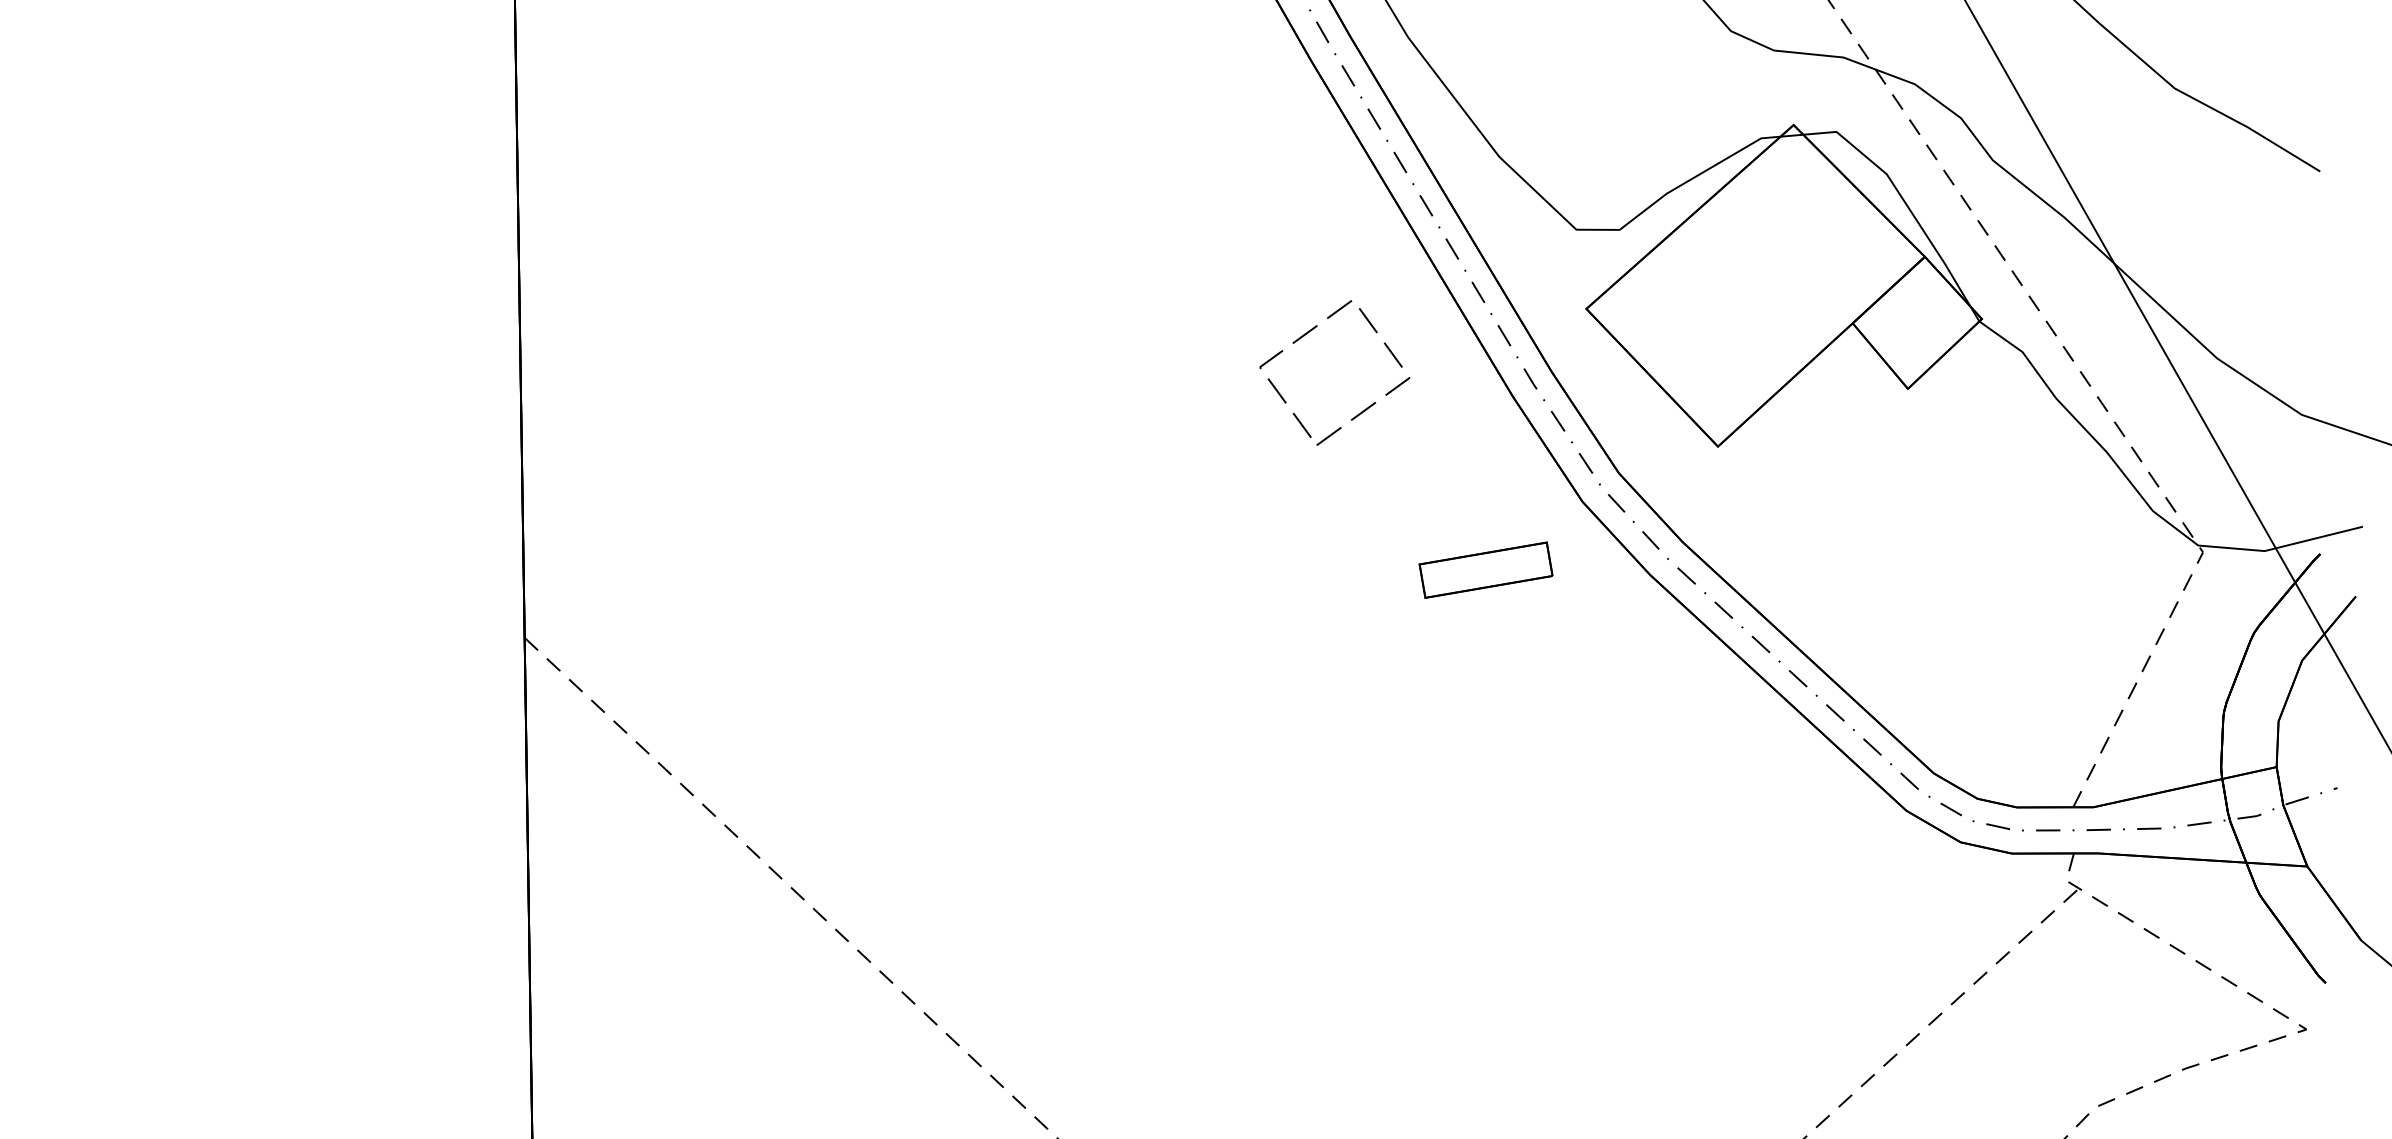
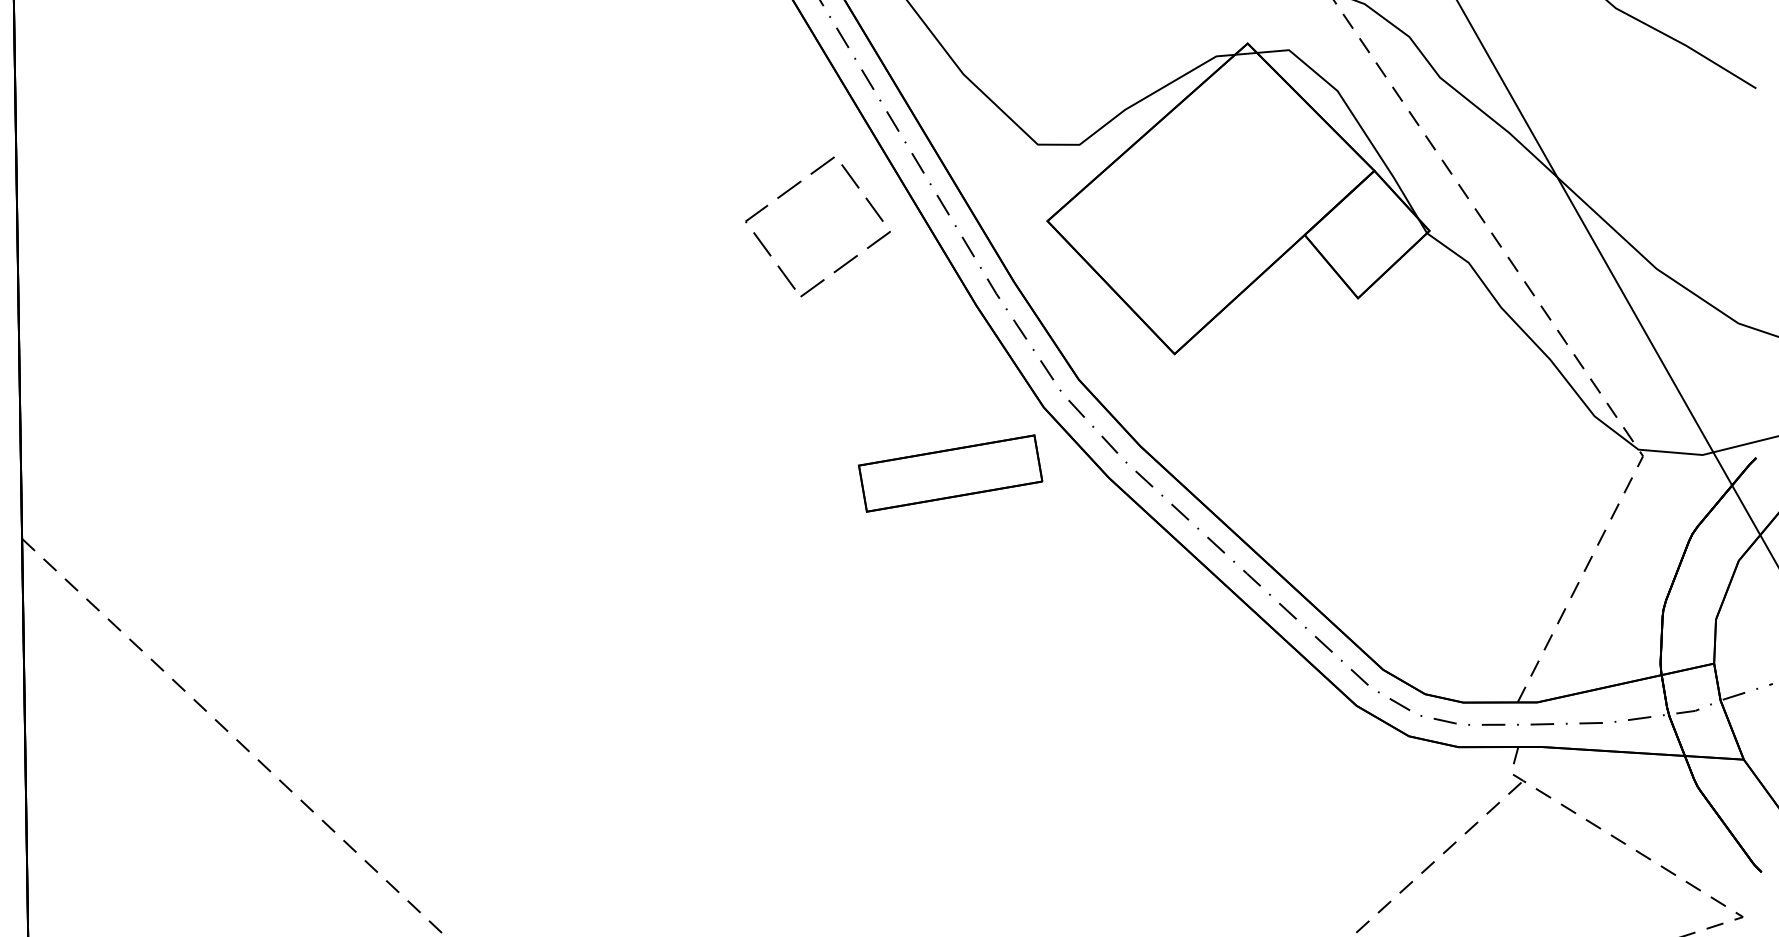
part: (1304, 336) -> (788, 191), moved
part: (1485, 569) -> (950, 472), size x1.43

